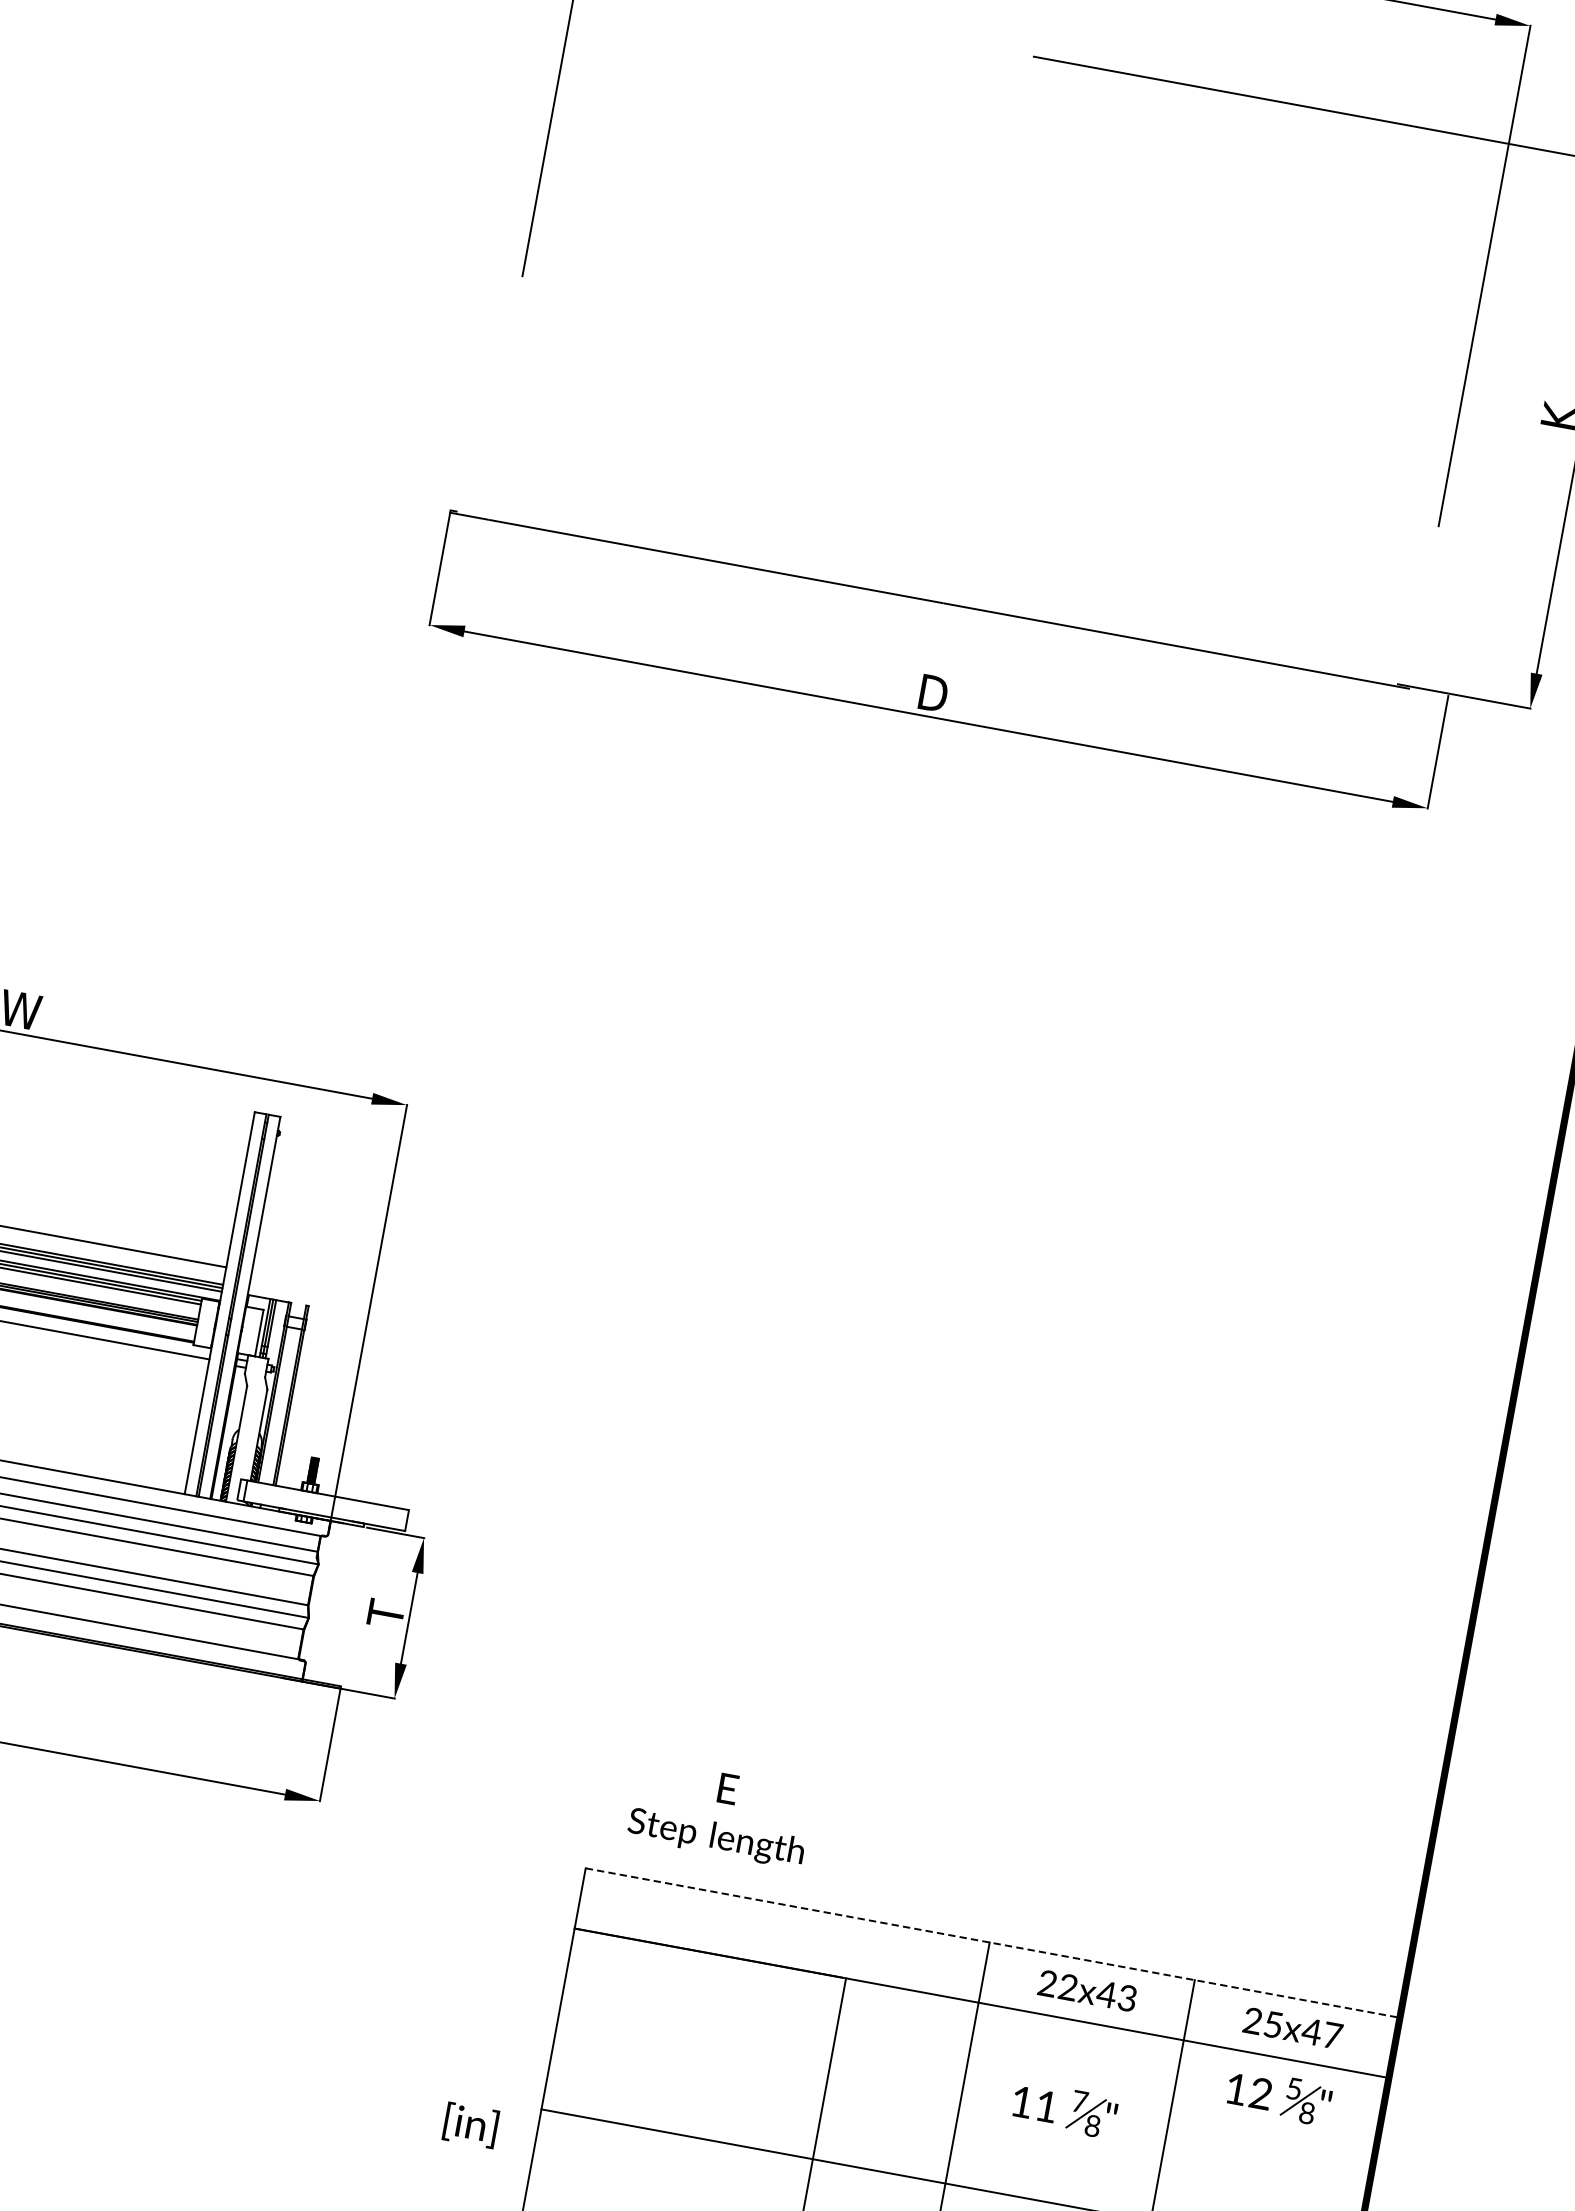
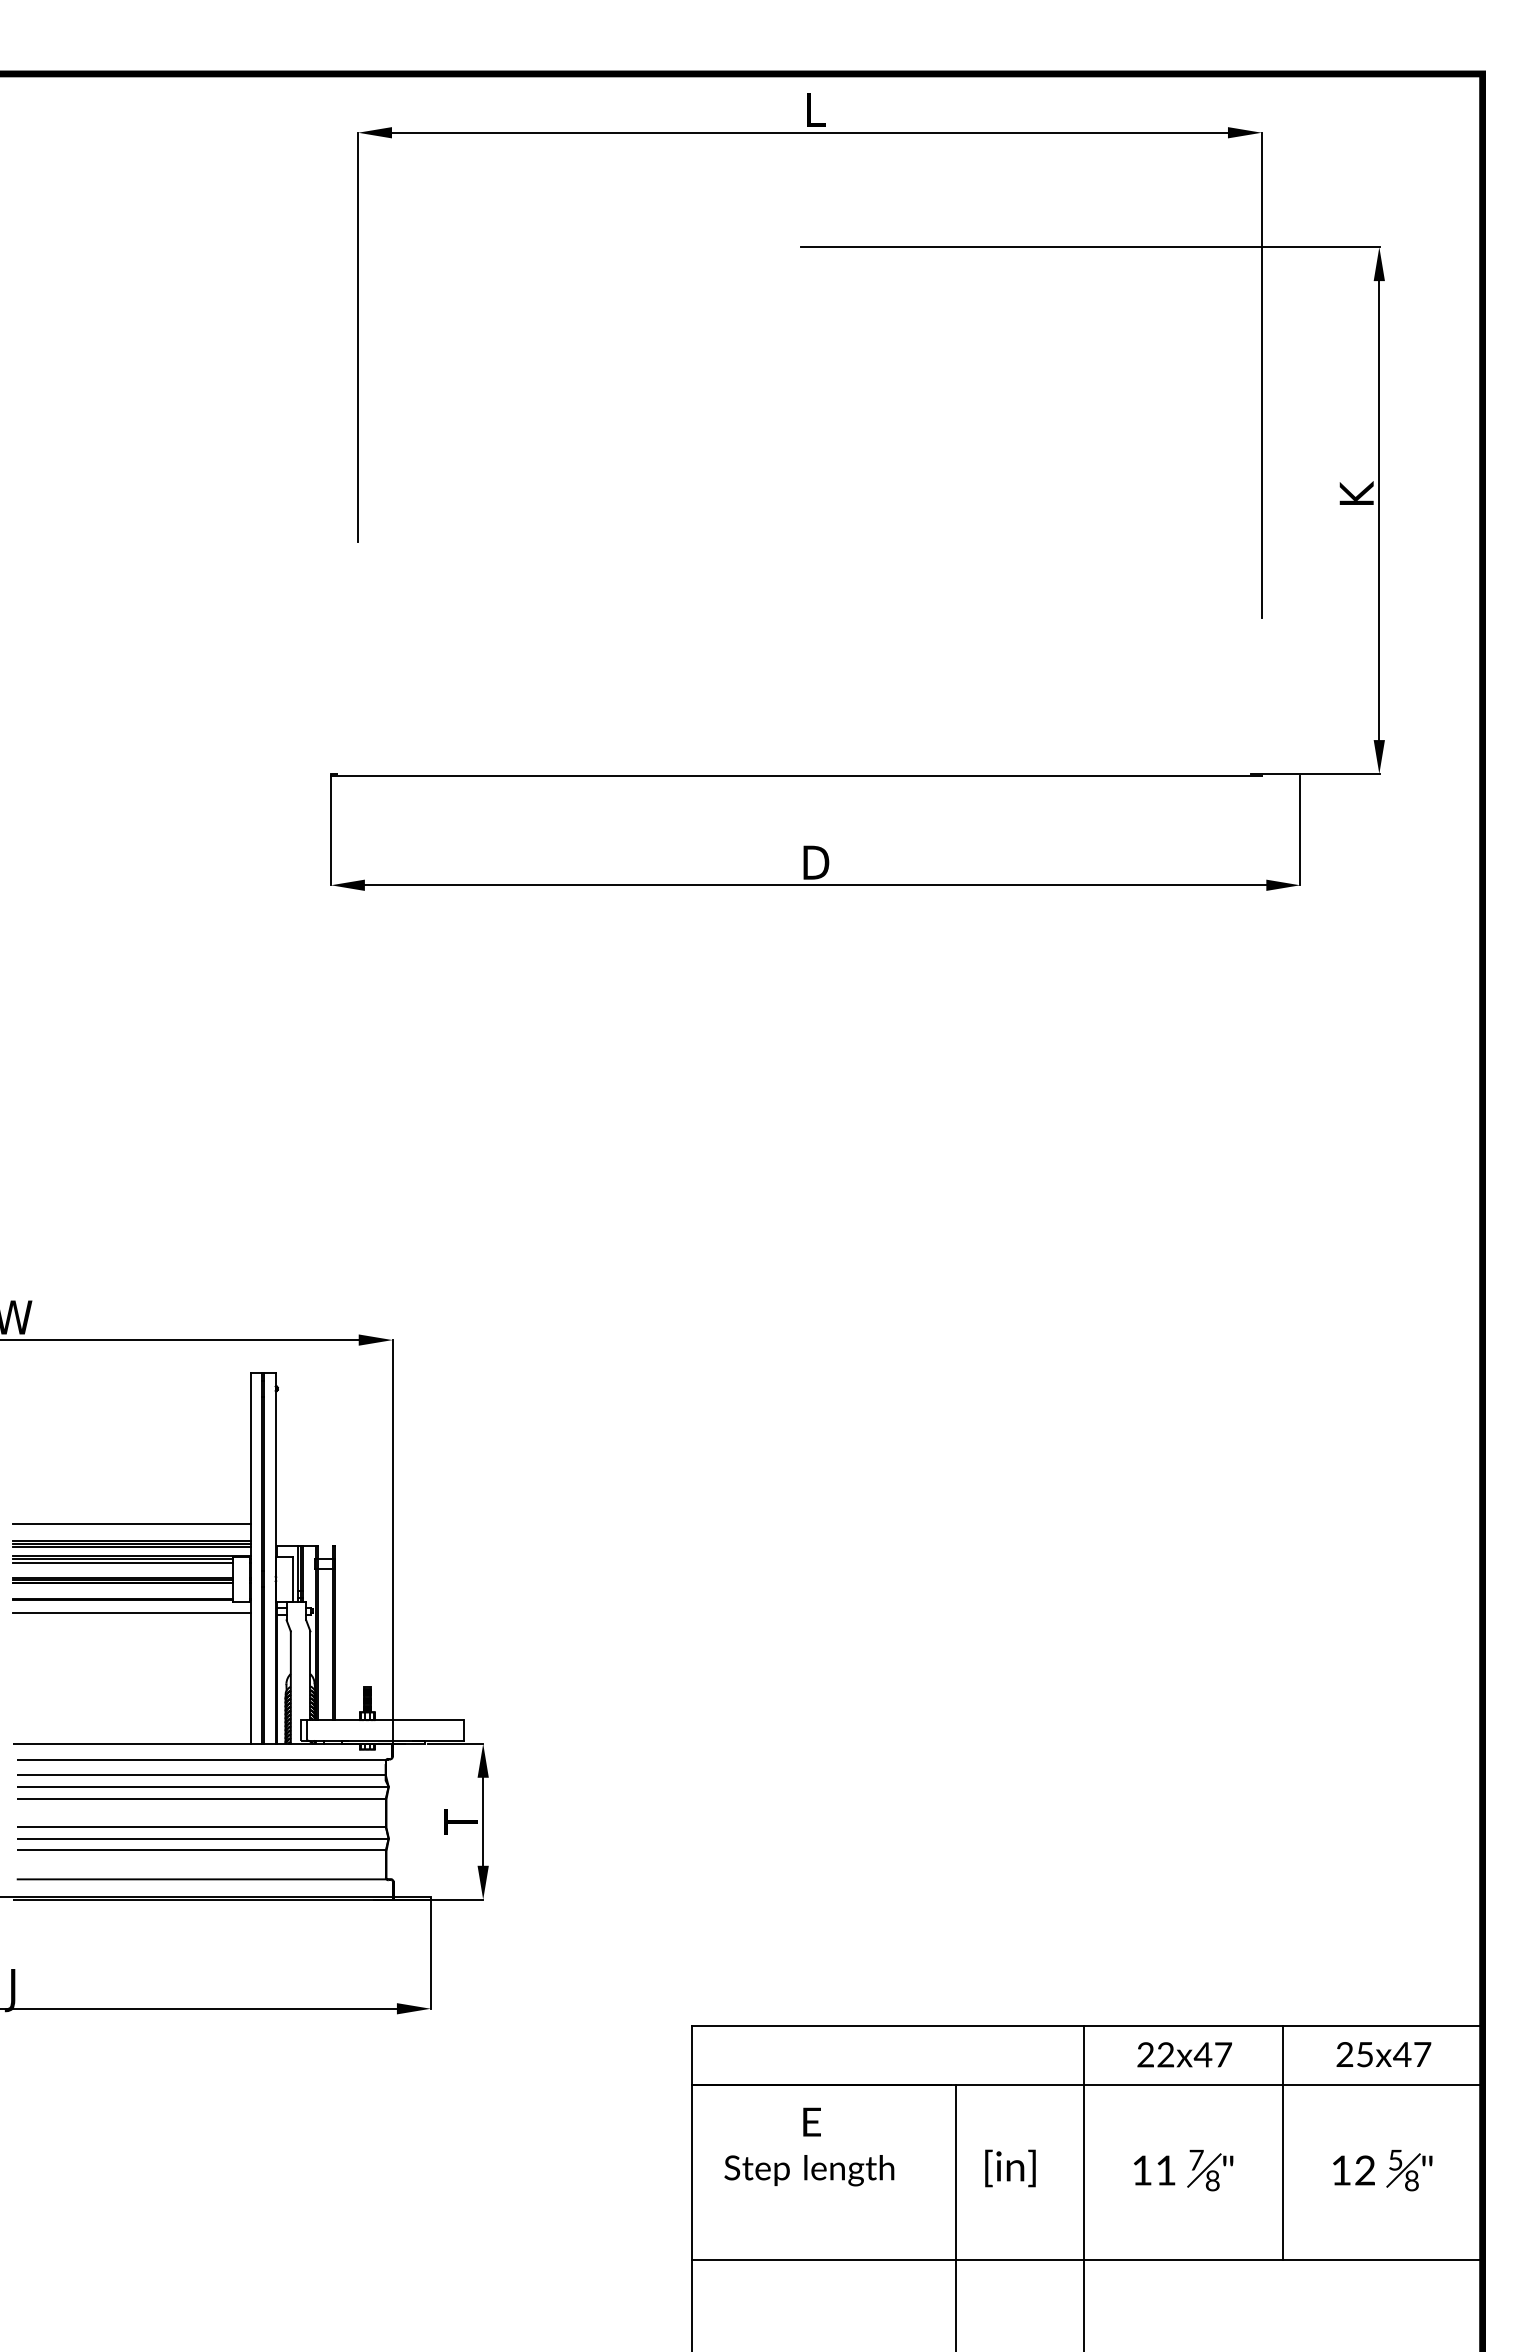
text: (720, 1813) -> (809, 2146), moved
line: (992, 1943) -> (1087, 2026), dashed -> solid
text: (1127, 1997) -> (1223, 2054), 22x43 -> 22x47
part: (1286, 2096) -> (1389, 2168), moved
text: (470, 2125) -> (1010, 2168), moved

